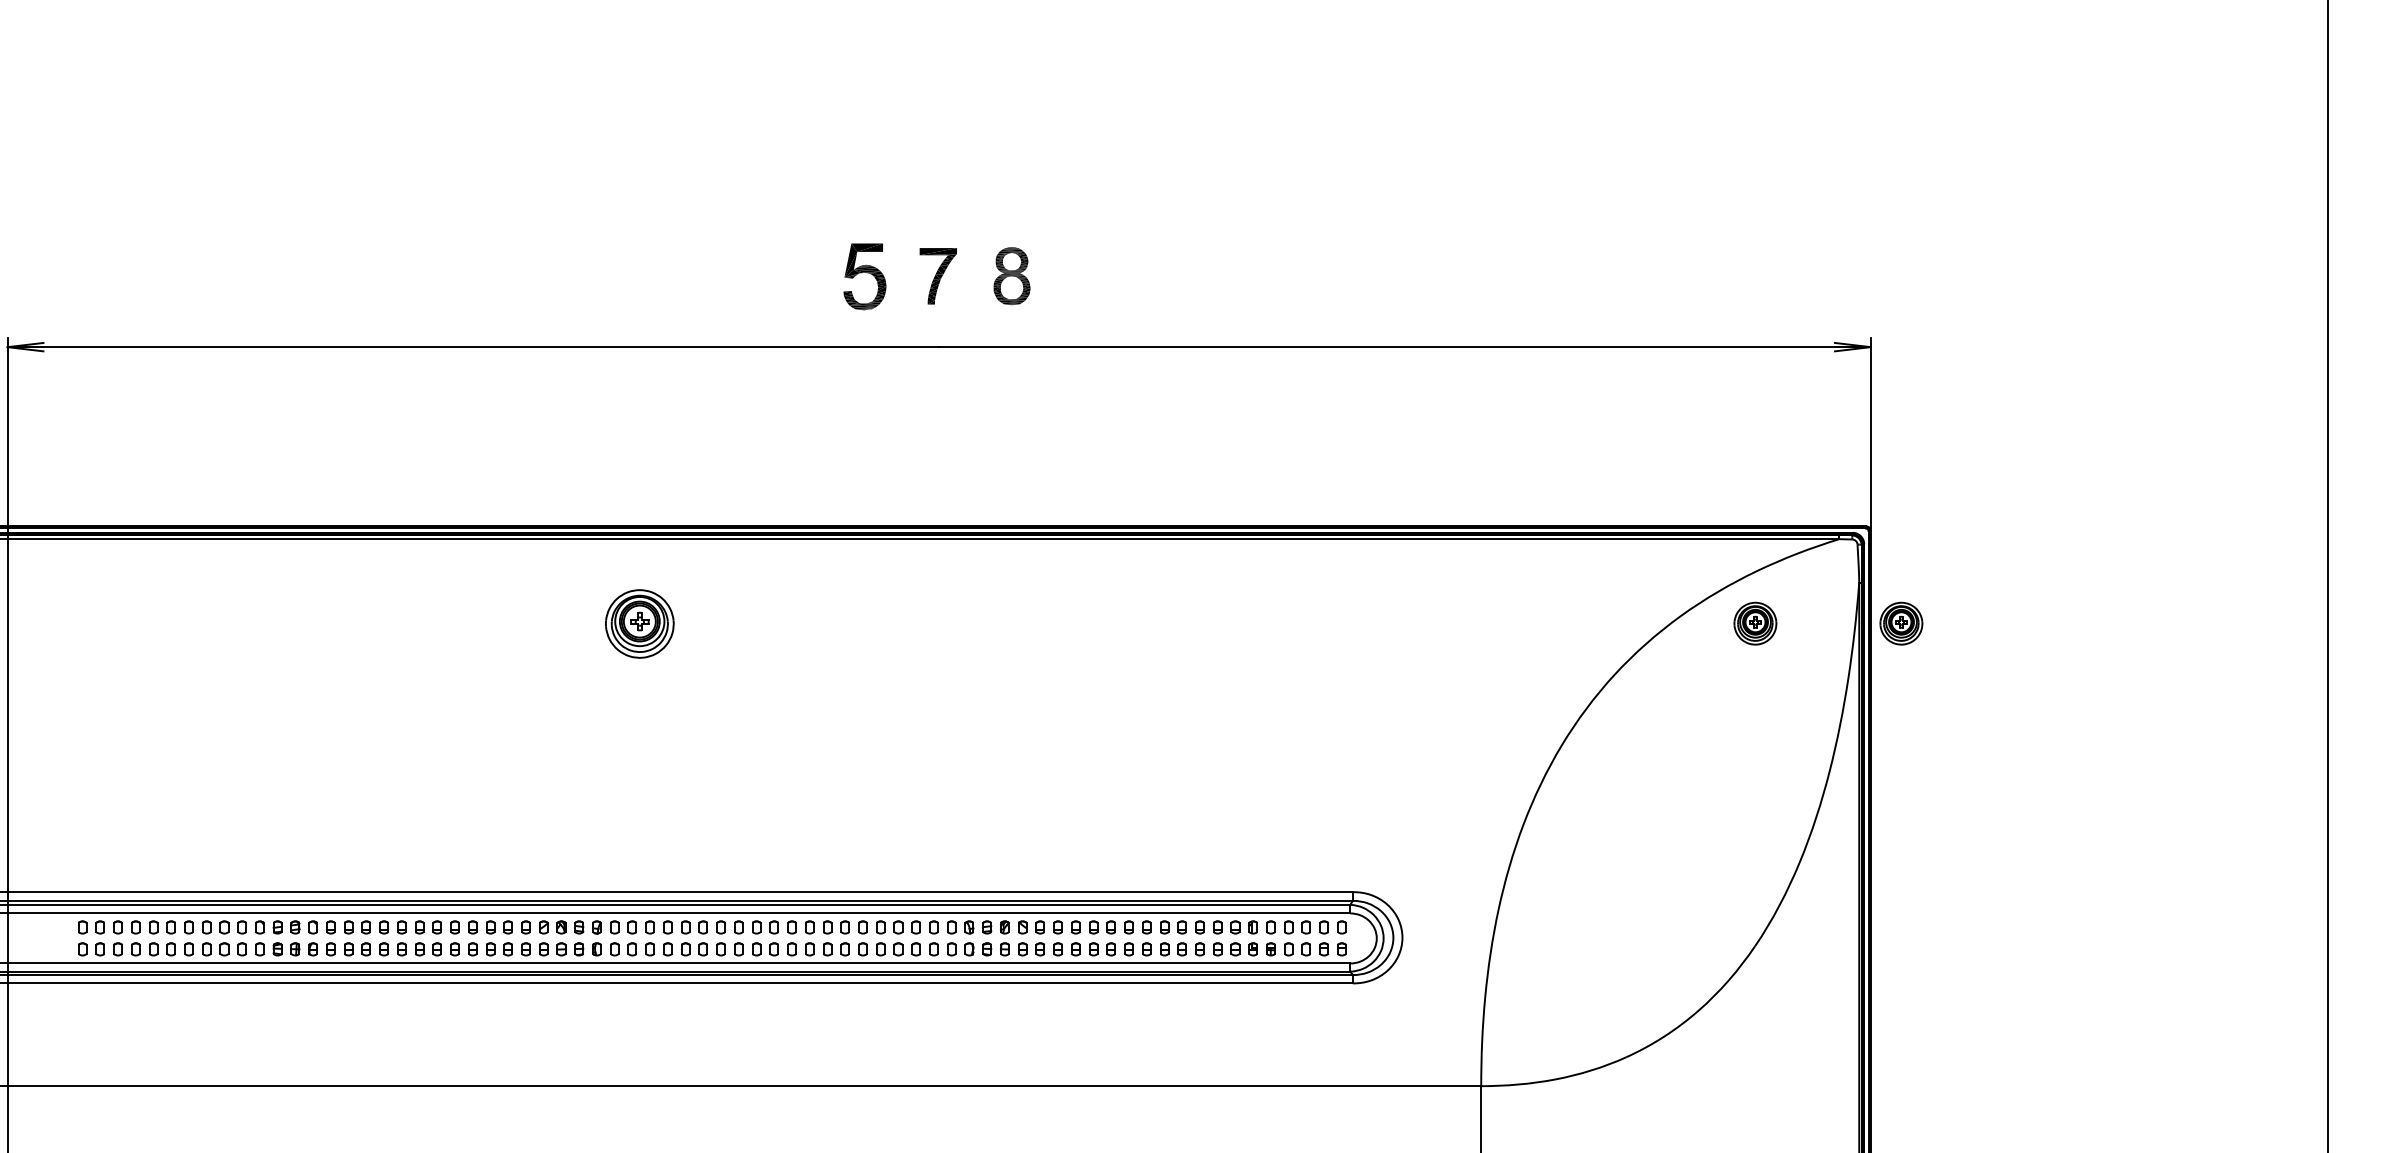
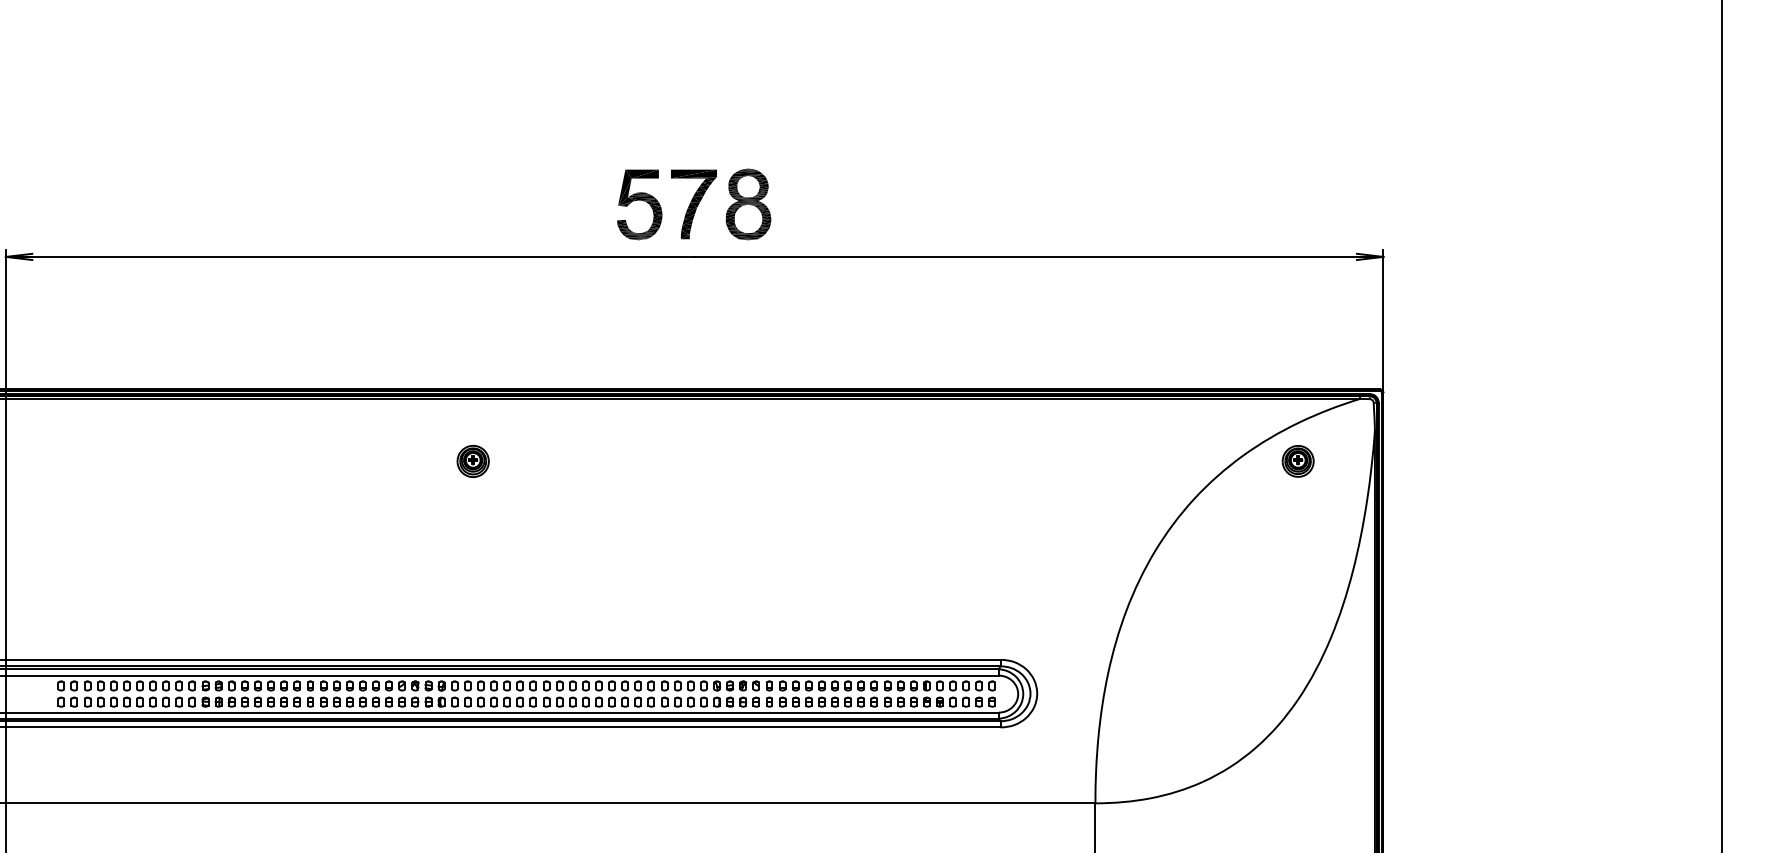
part: (1011, 275) -> (748, 203), size x1.67
part: (864, 276) -> (639, 204), size x1.43
part: (938, 276) -> (694, 204), size x1.67
part: (639, 623) -> (473, 461), size x0.62
part: (1901, 623) -> (1406, 461), removed

